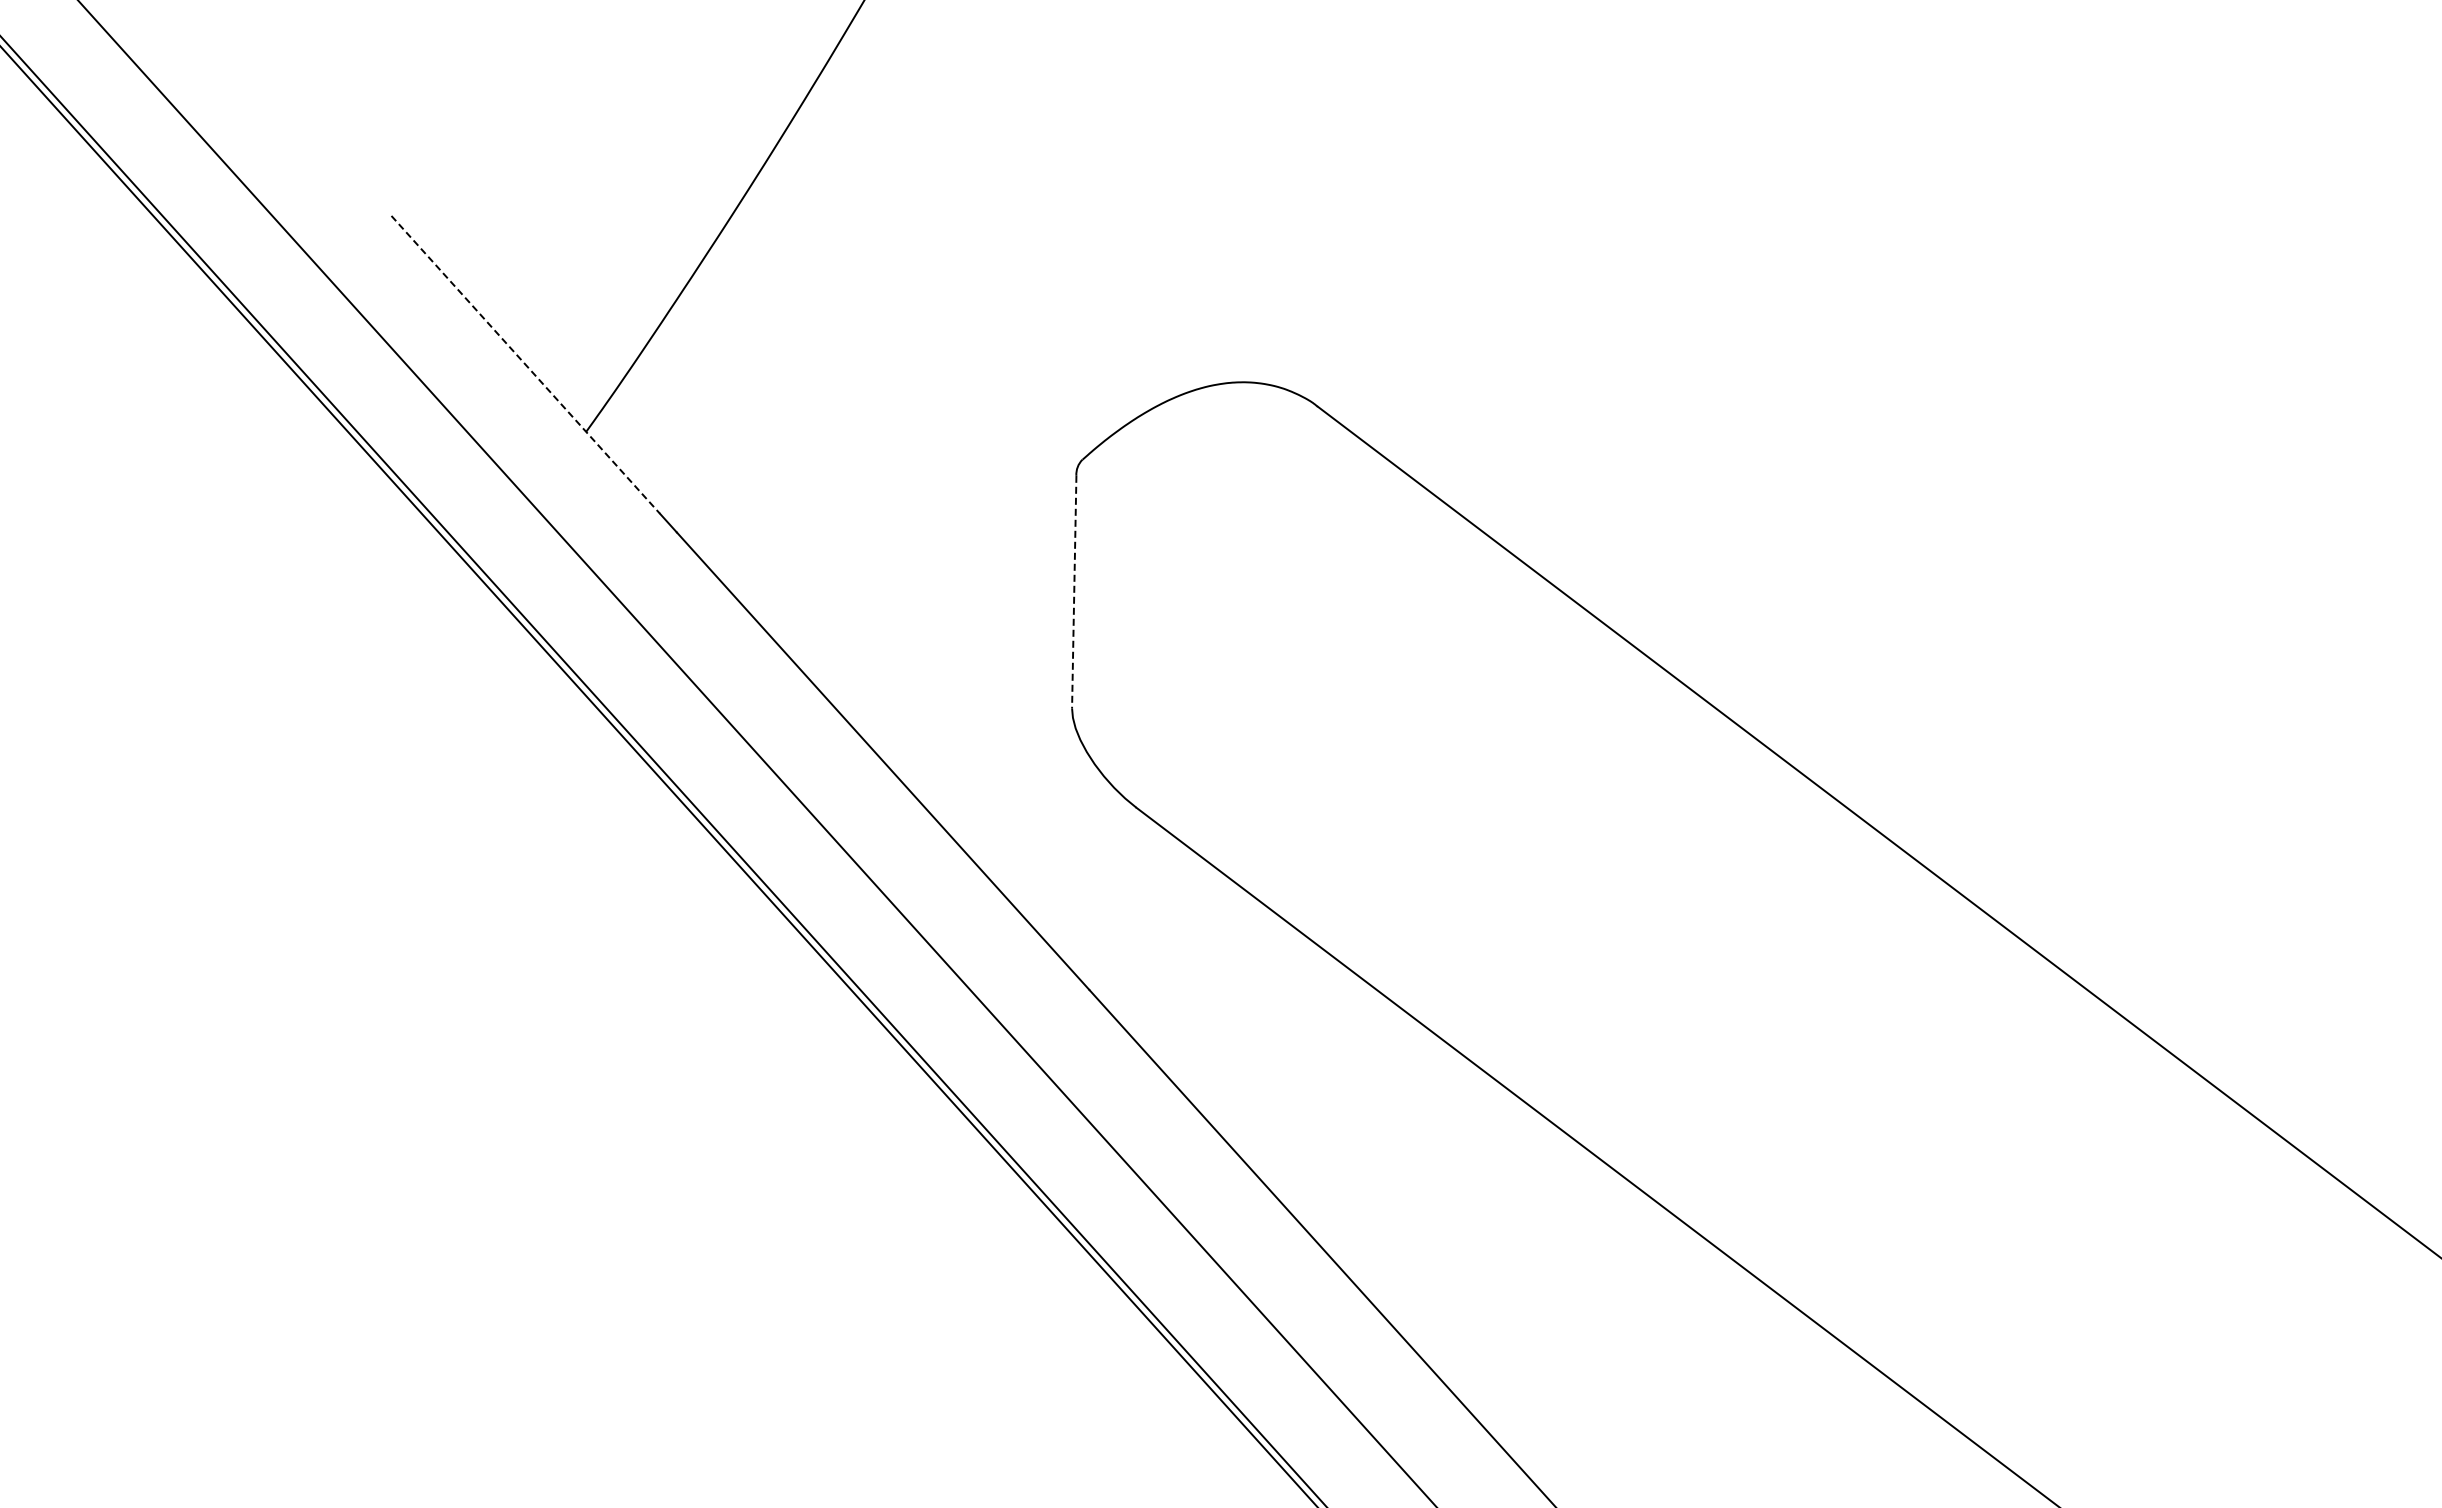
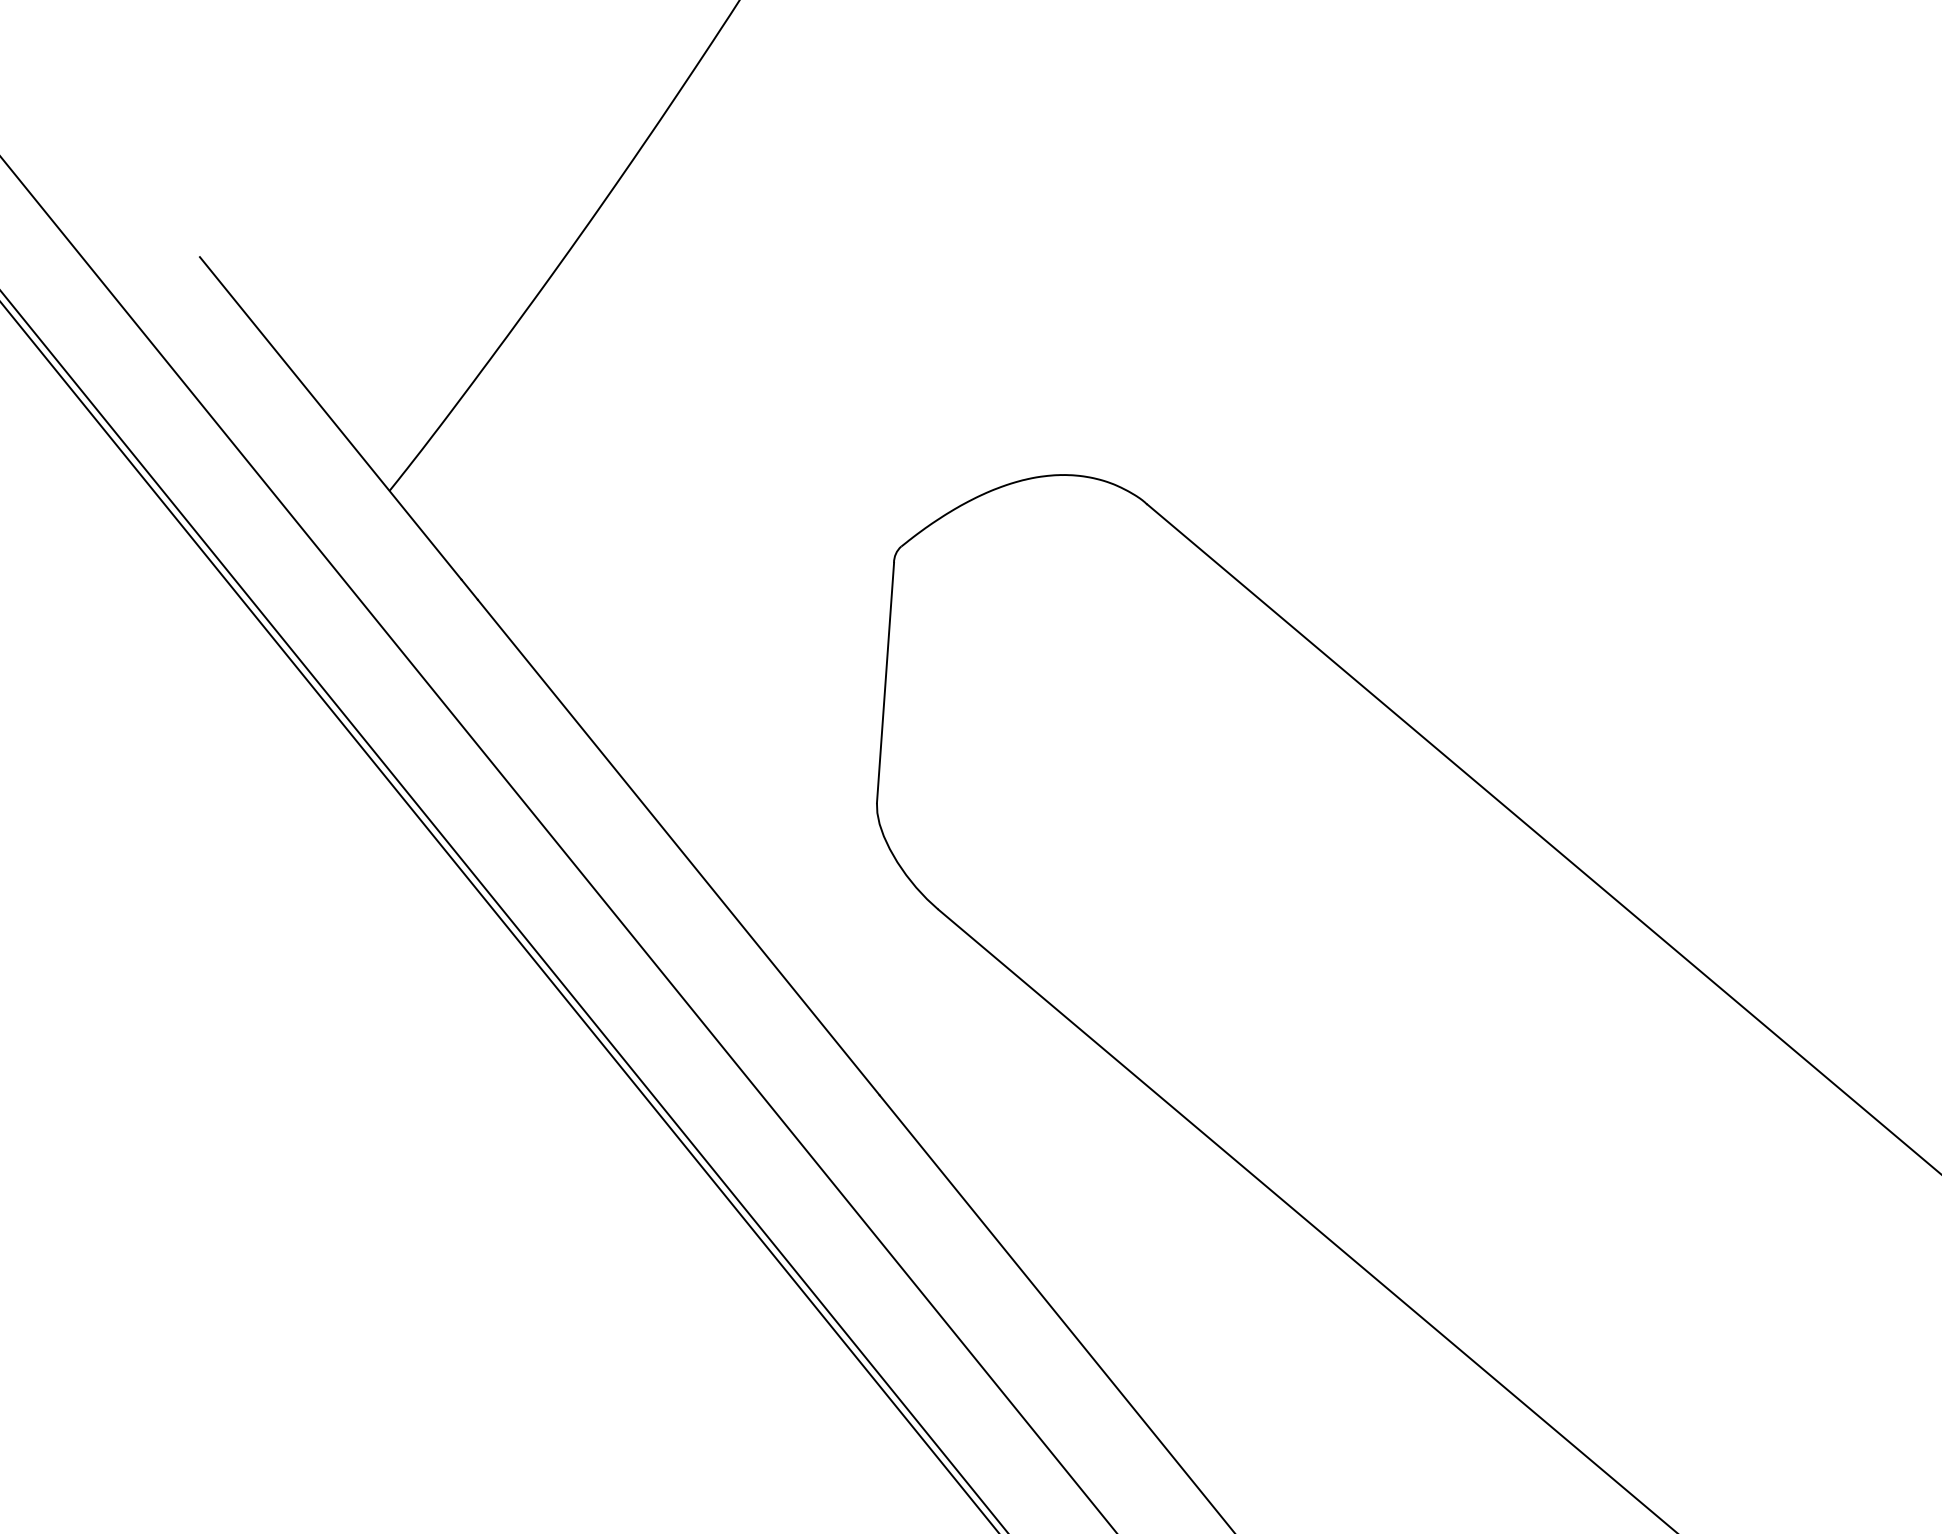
line: (525, 364) -> (330, 417), dashed -> solid
line: (1074, 592) -> (885, 683), dashed -> solid

